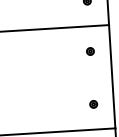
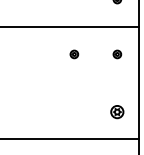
part: (51, 53) -> (74, 54), added
part: (93, 103) -> (117, 111), size x1.6

